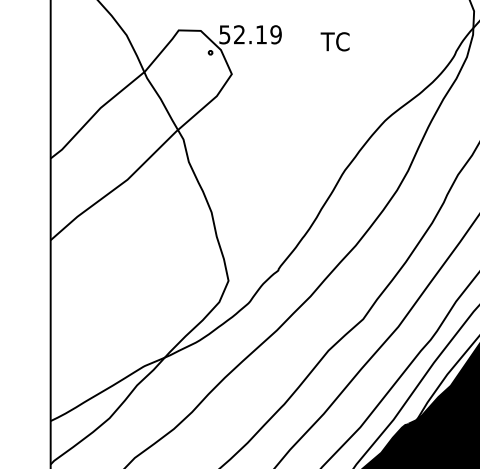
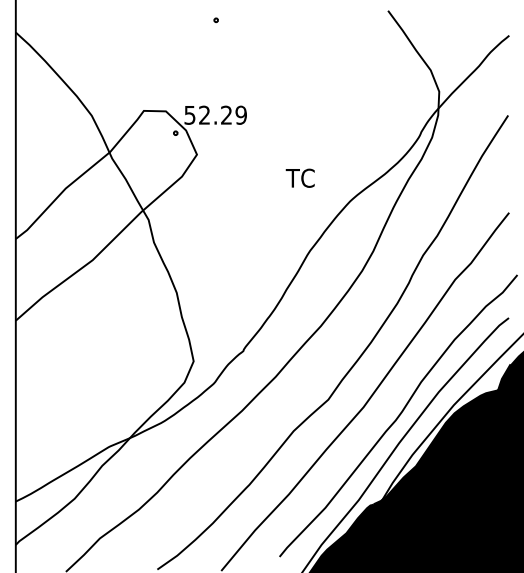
text: (261, 34) -> (226, 114), 52.19 -> 52.29
text: (334, 41) -> (299, 177), moved

